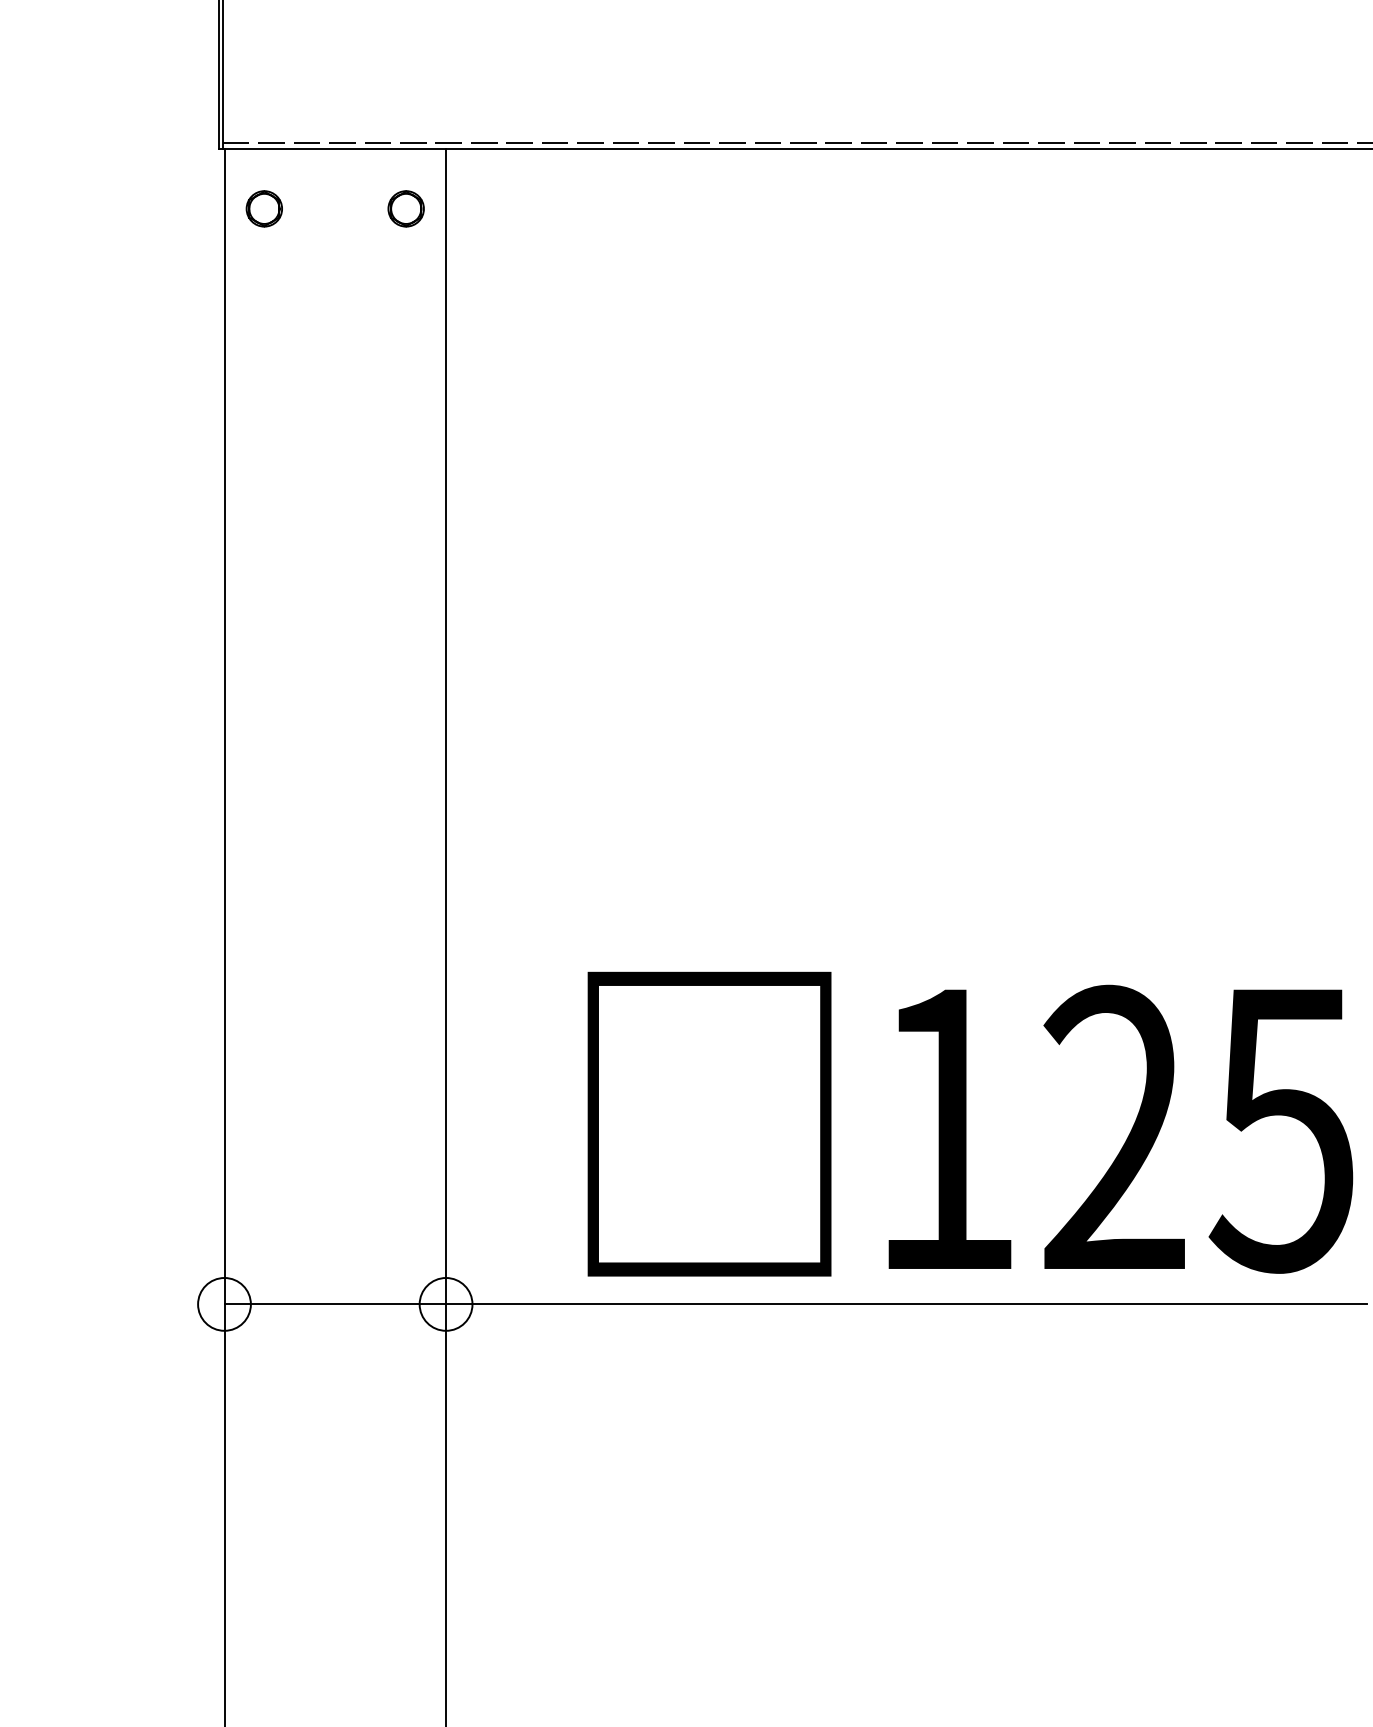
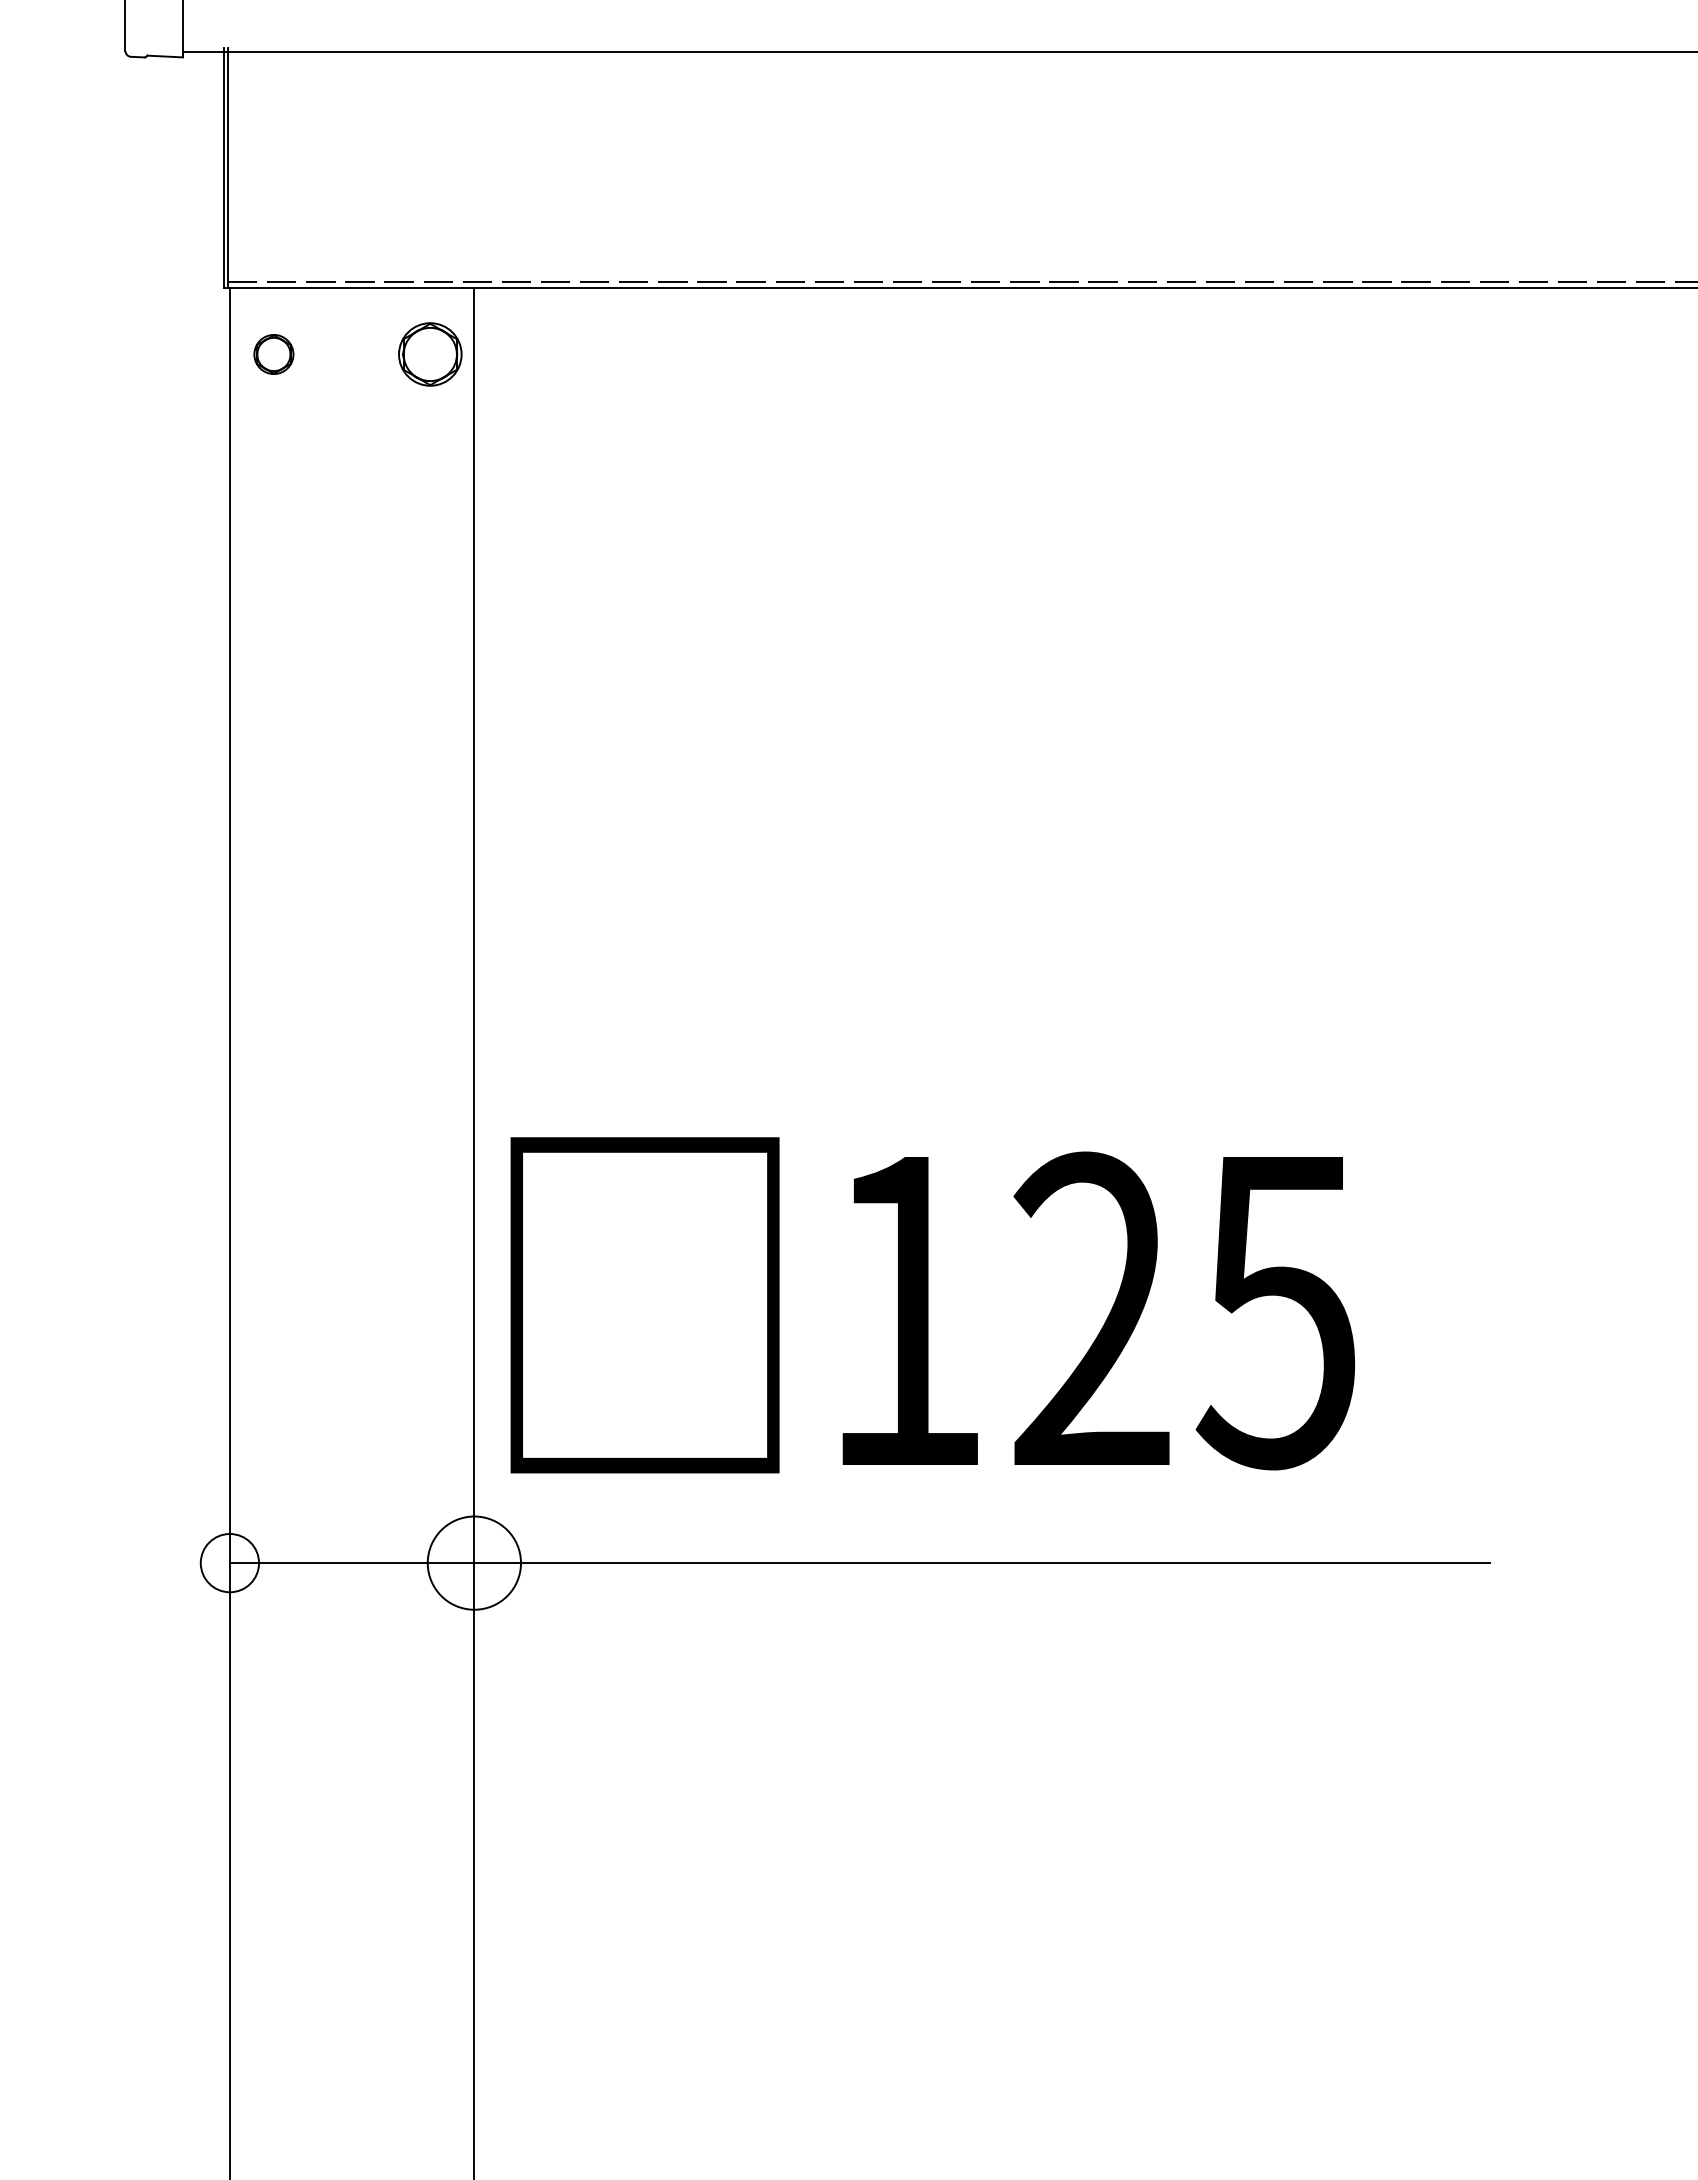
part: (406, 208) -> (430, 354), size x1.6
text: (970, 1124) -> (932, 1305), moved
circle: (446, 1303) -> (474, 1562), size x1.6

